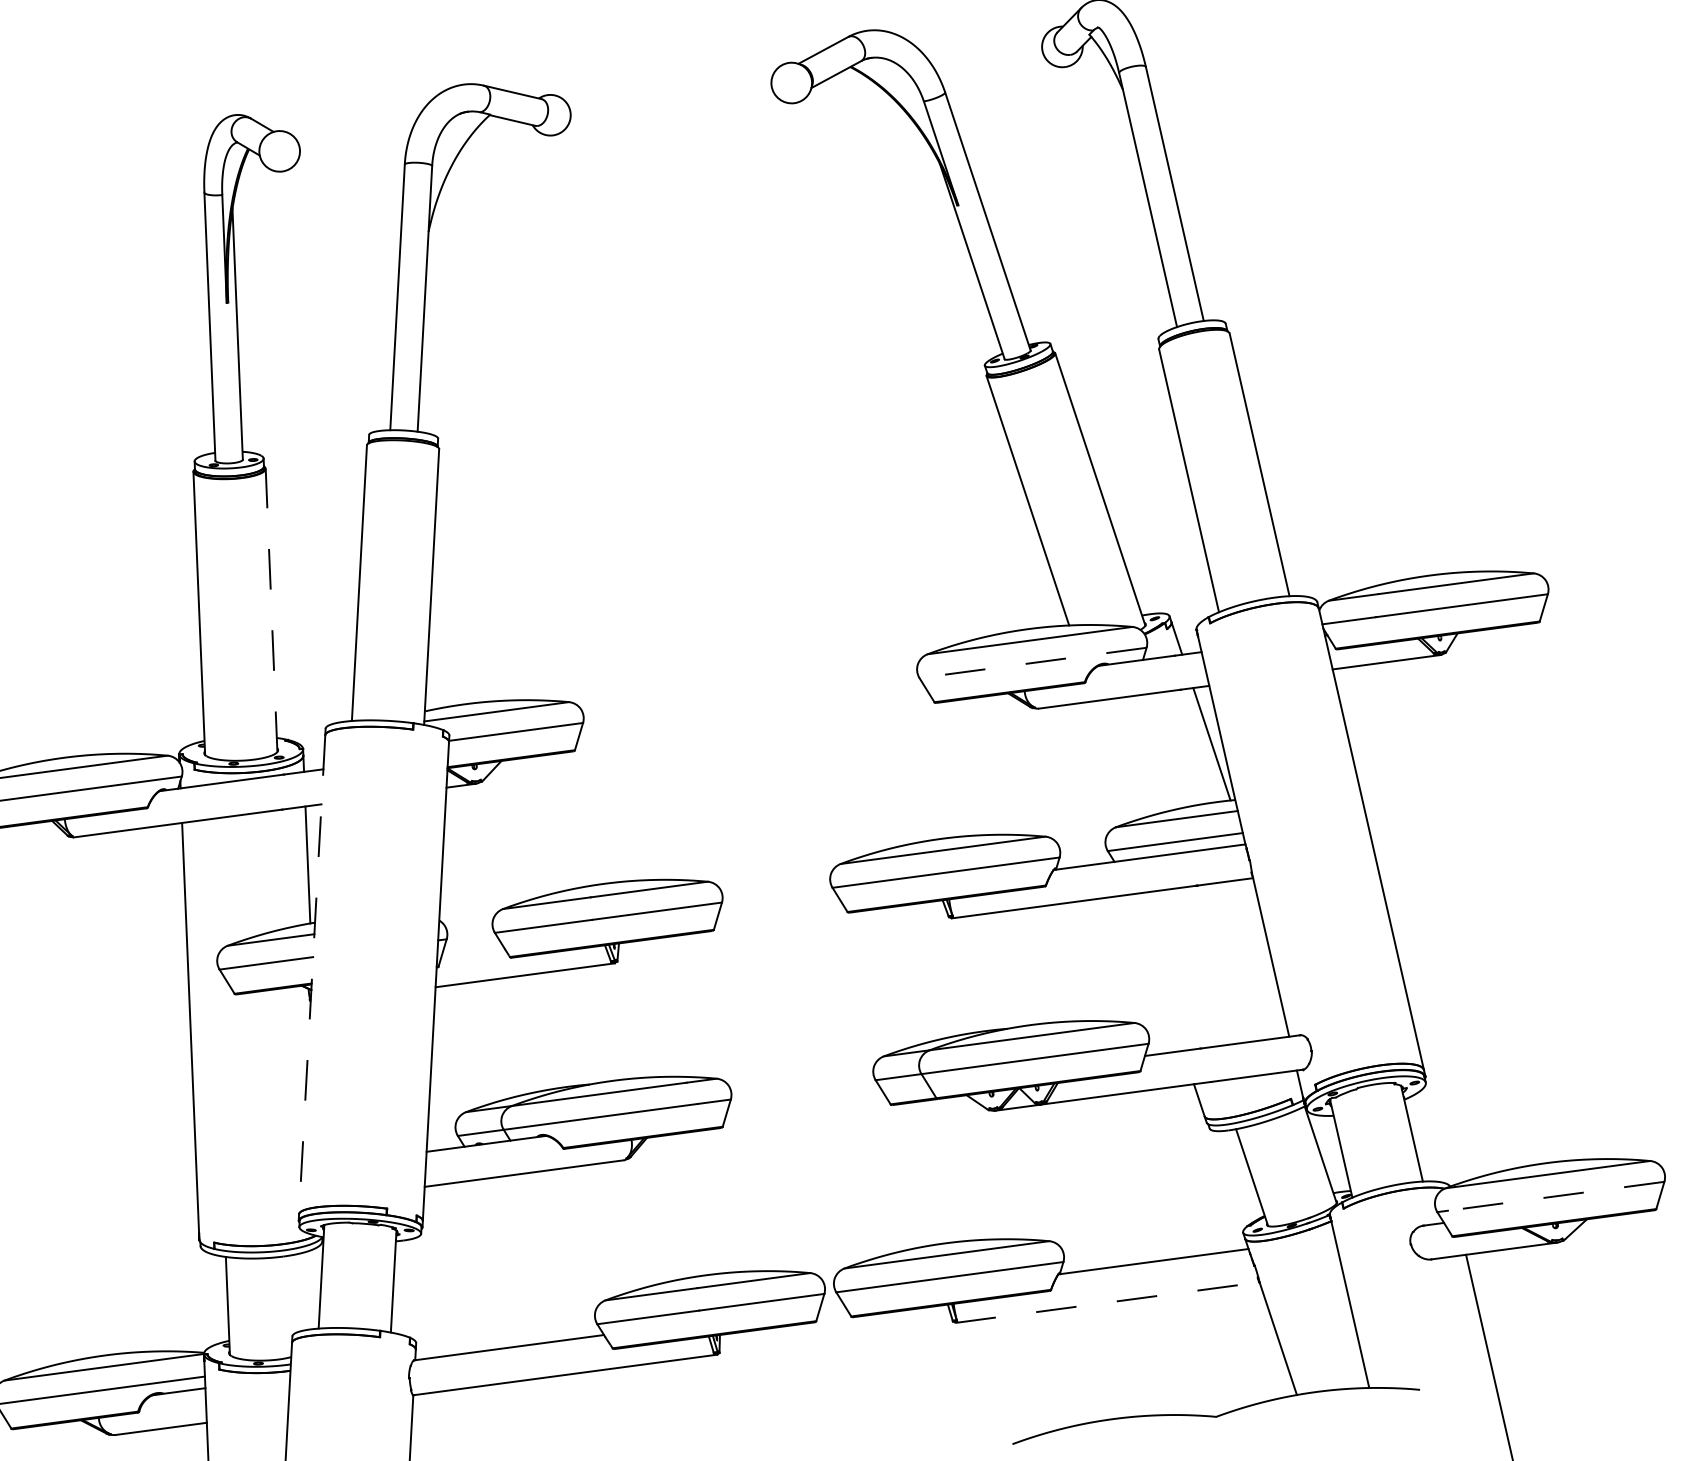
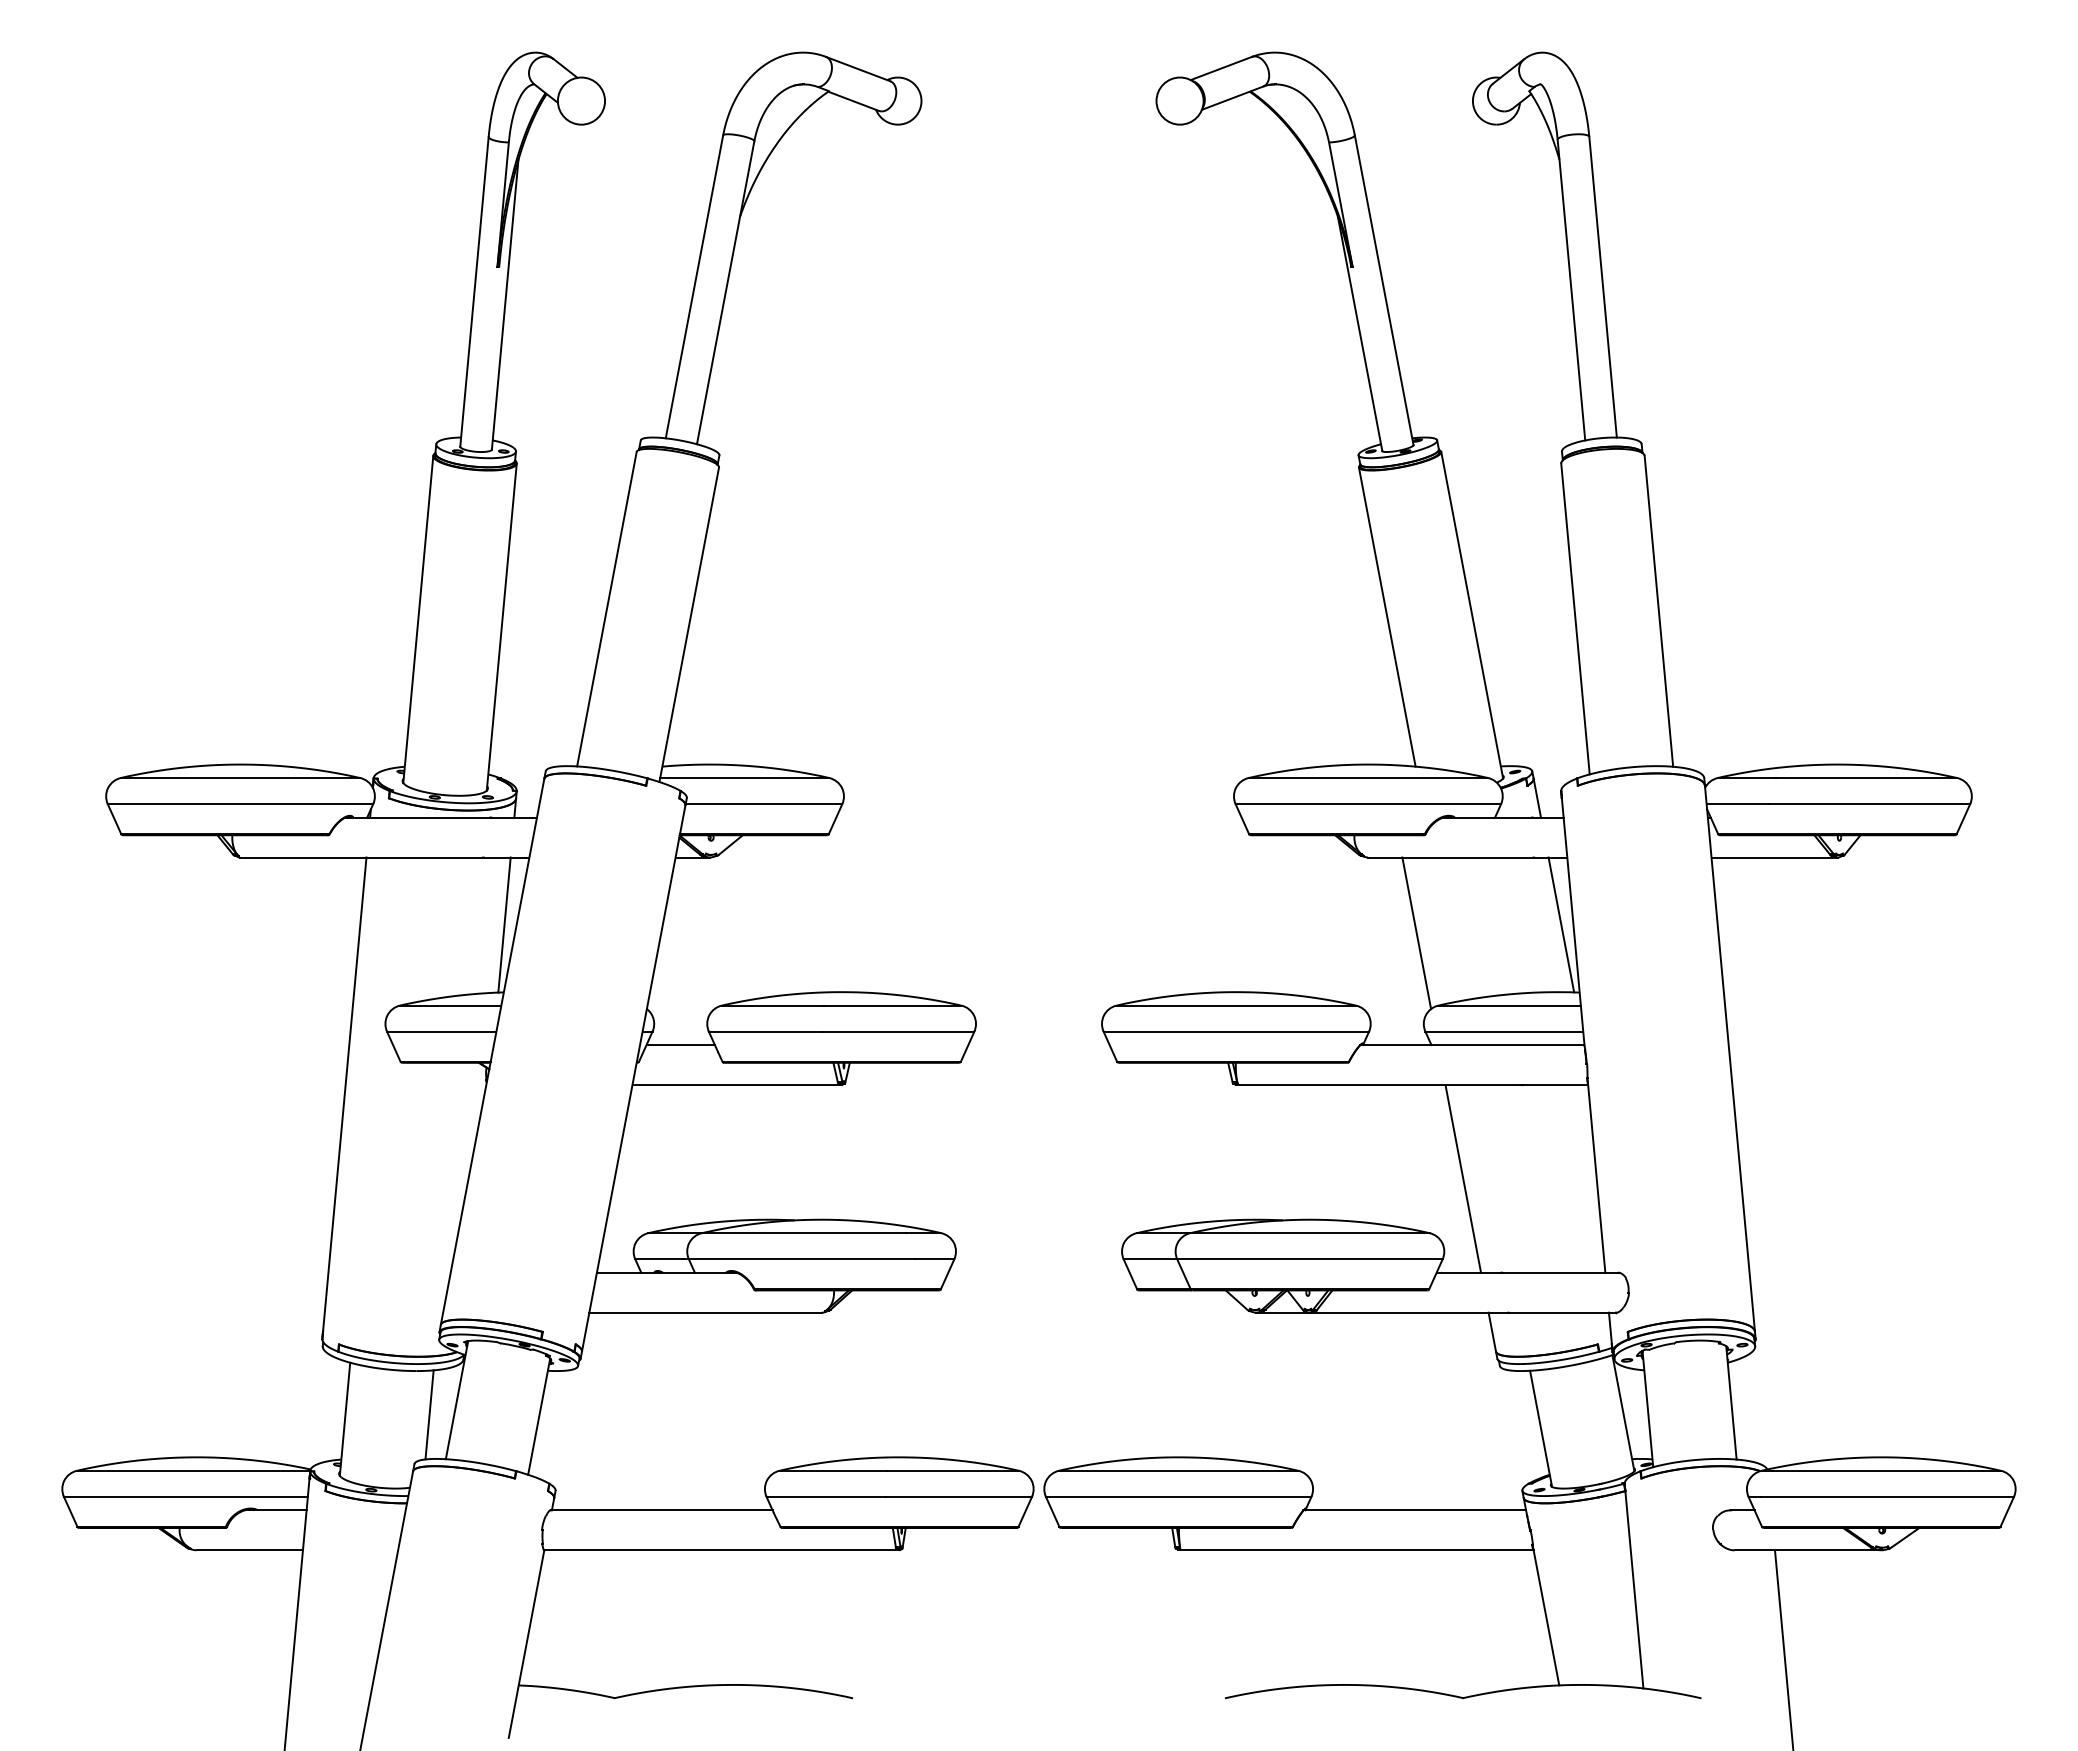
line: (271, 609) -> (501, 626), dashed -> solid
line: (1033, 663) -> (1368, 804), dashed -> solid
line: (1089, 768) -> (1416, 933), added
line: (472, 947) -> (680, 1045), added
line: (1157, 972) -> (1463, 1178), added
line: (312, 974) -> (492, 1051), dashed -> solid
line: (1556, 1195) -> (1887, 1496), dashed -> solid
line: (299, 1292) -> (429, 1414), added
line: (1107, 1302) -> (1355, 1550), dashed -> solid

